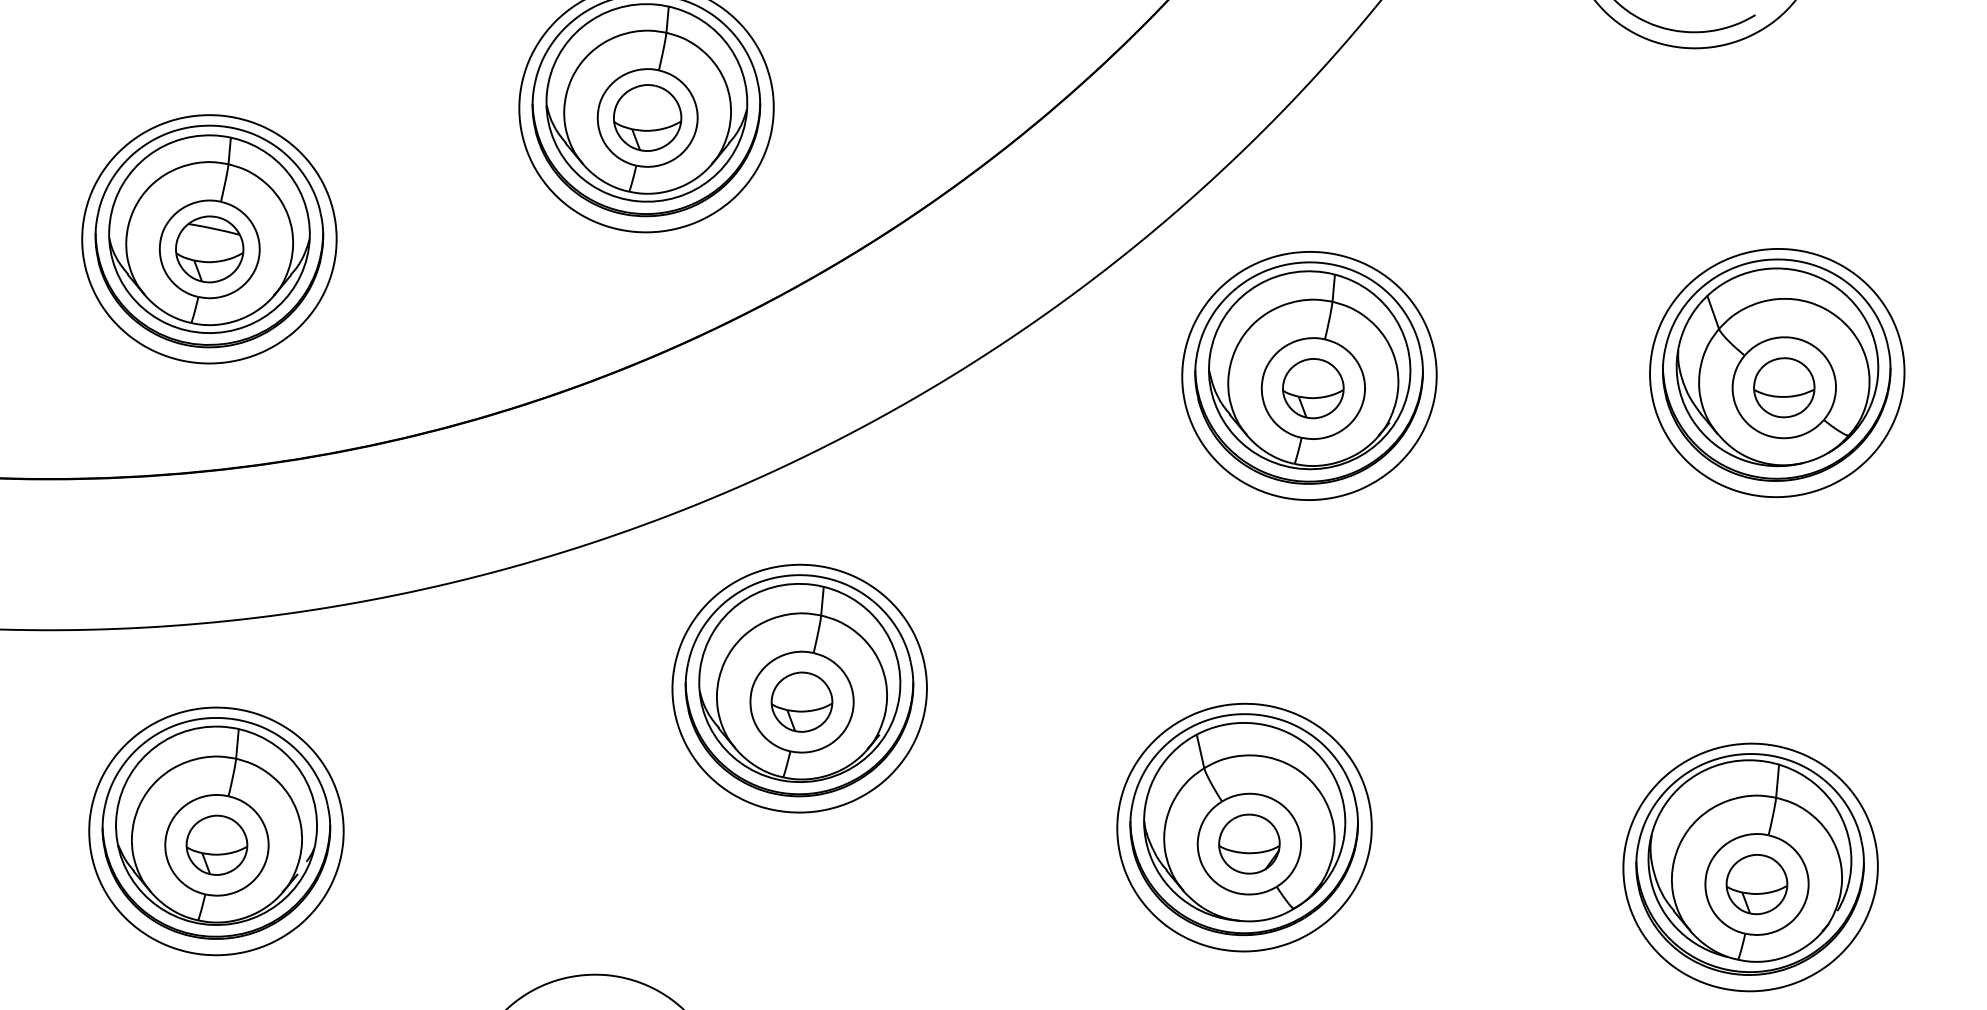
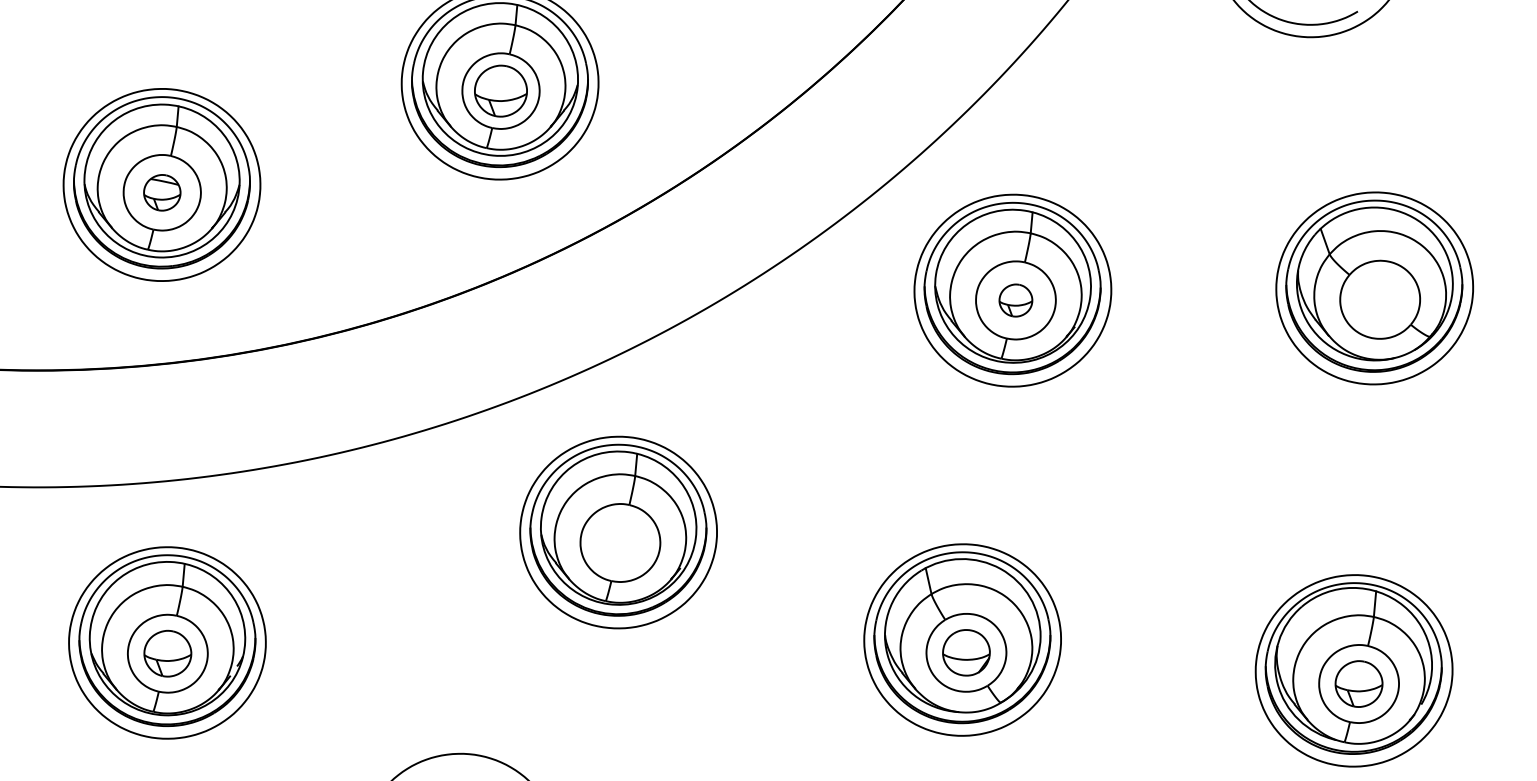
part: (209, 249) -> (162, 192), size x0.7
part: (1784, 387) -> (1380, 299), removed
part: (1313, 388) -> (1016, 300), size x0.7
part: (801, 701) -> (619, 542), removed

